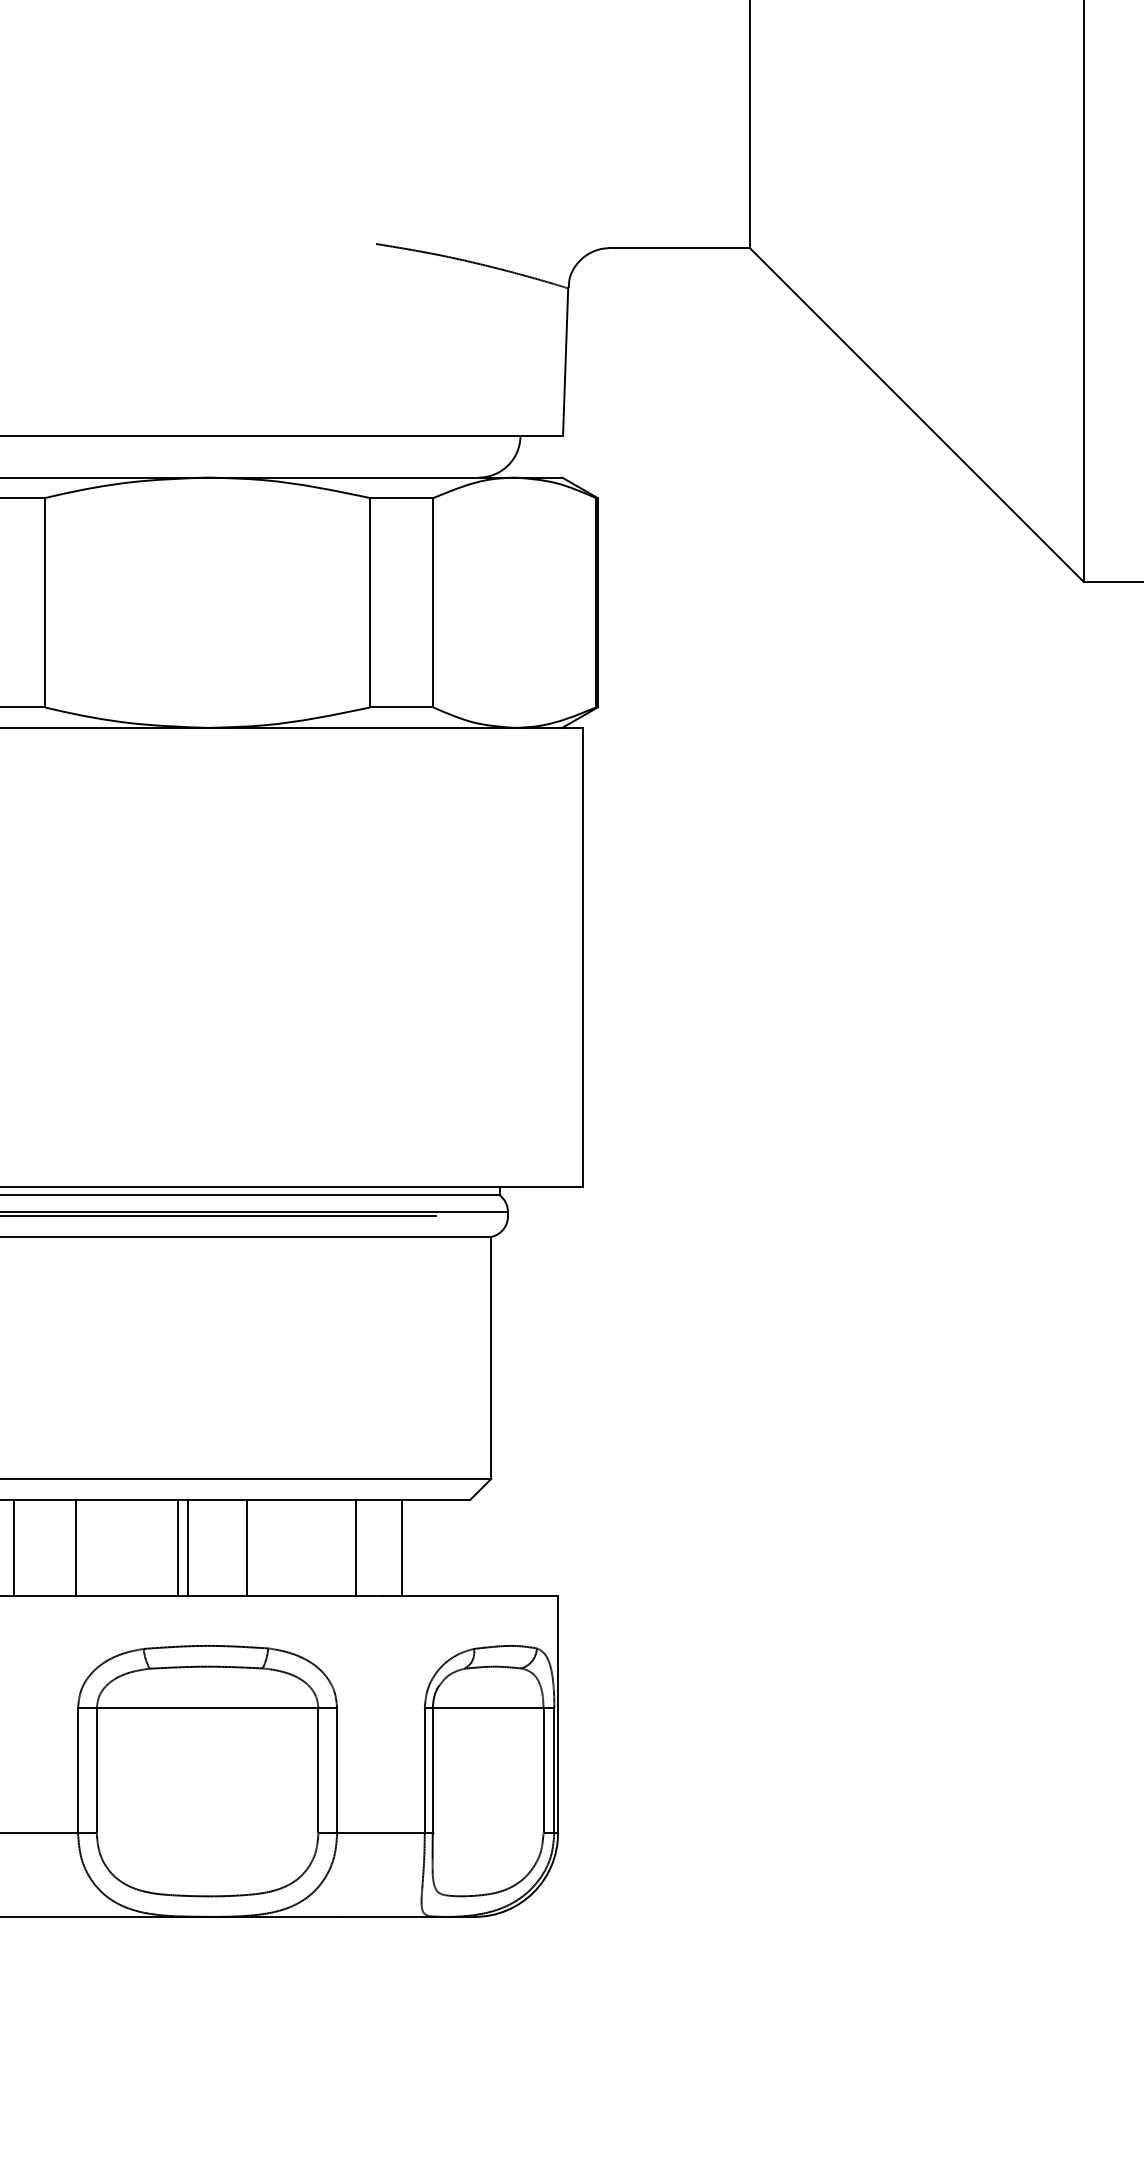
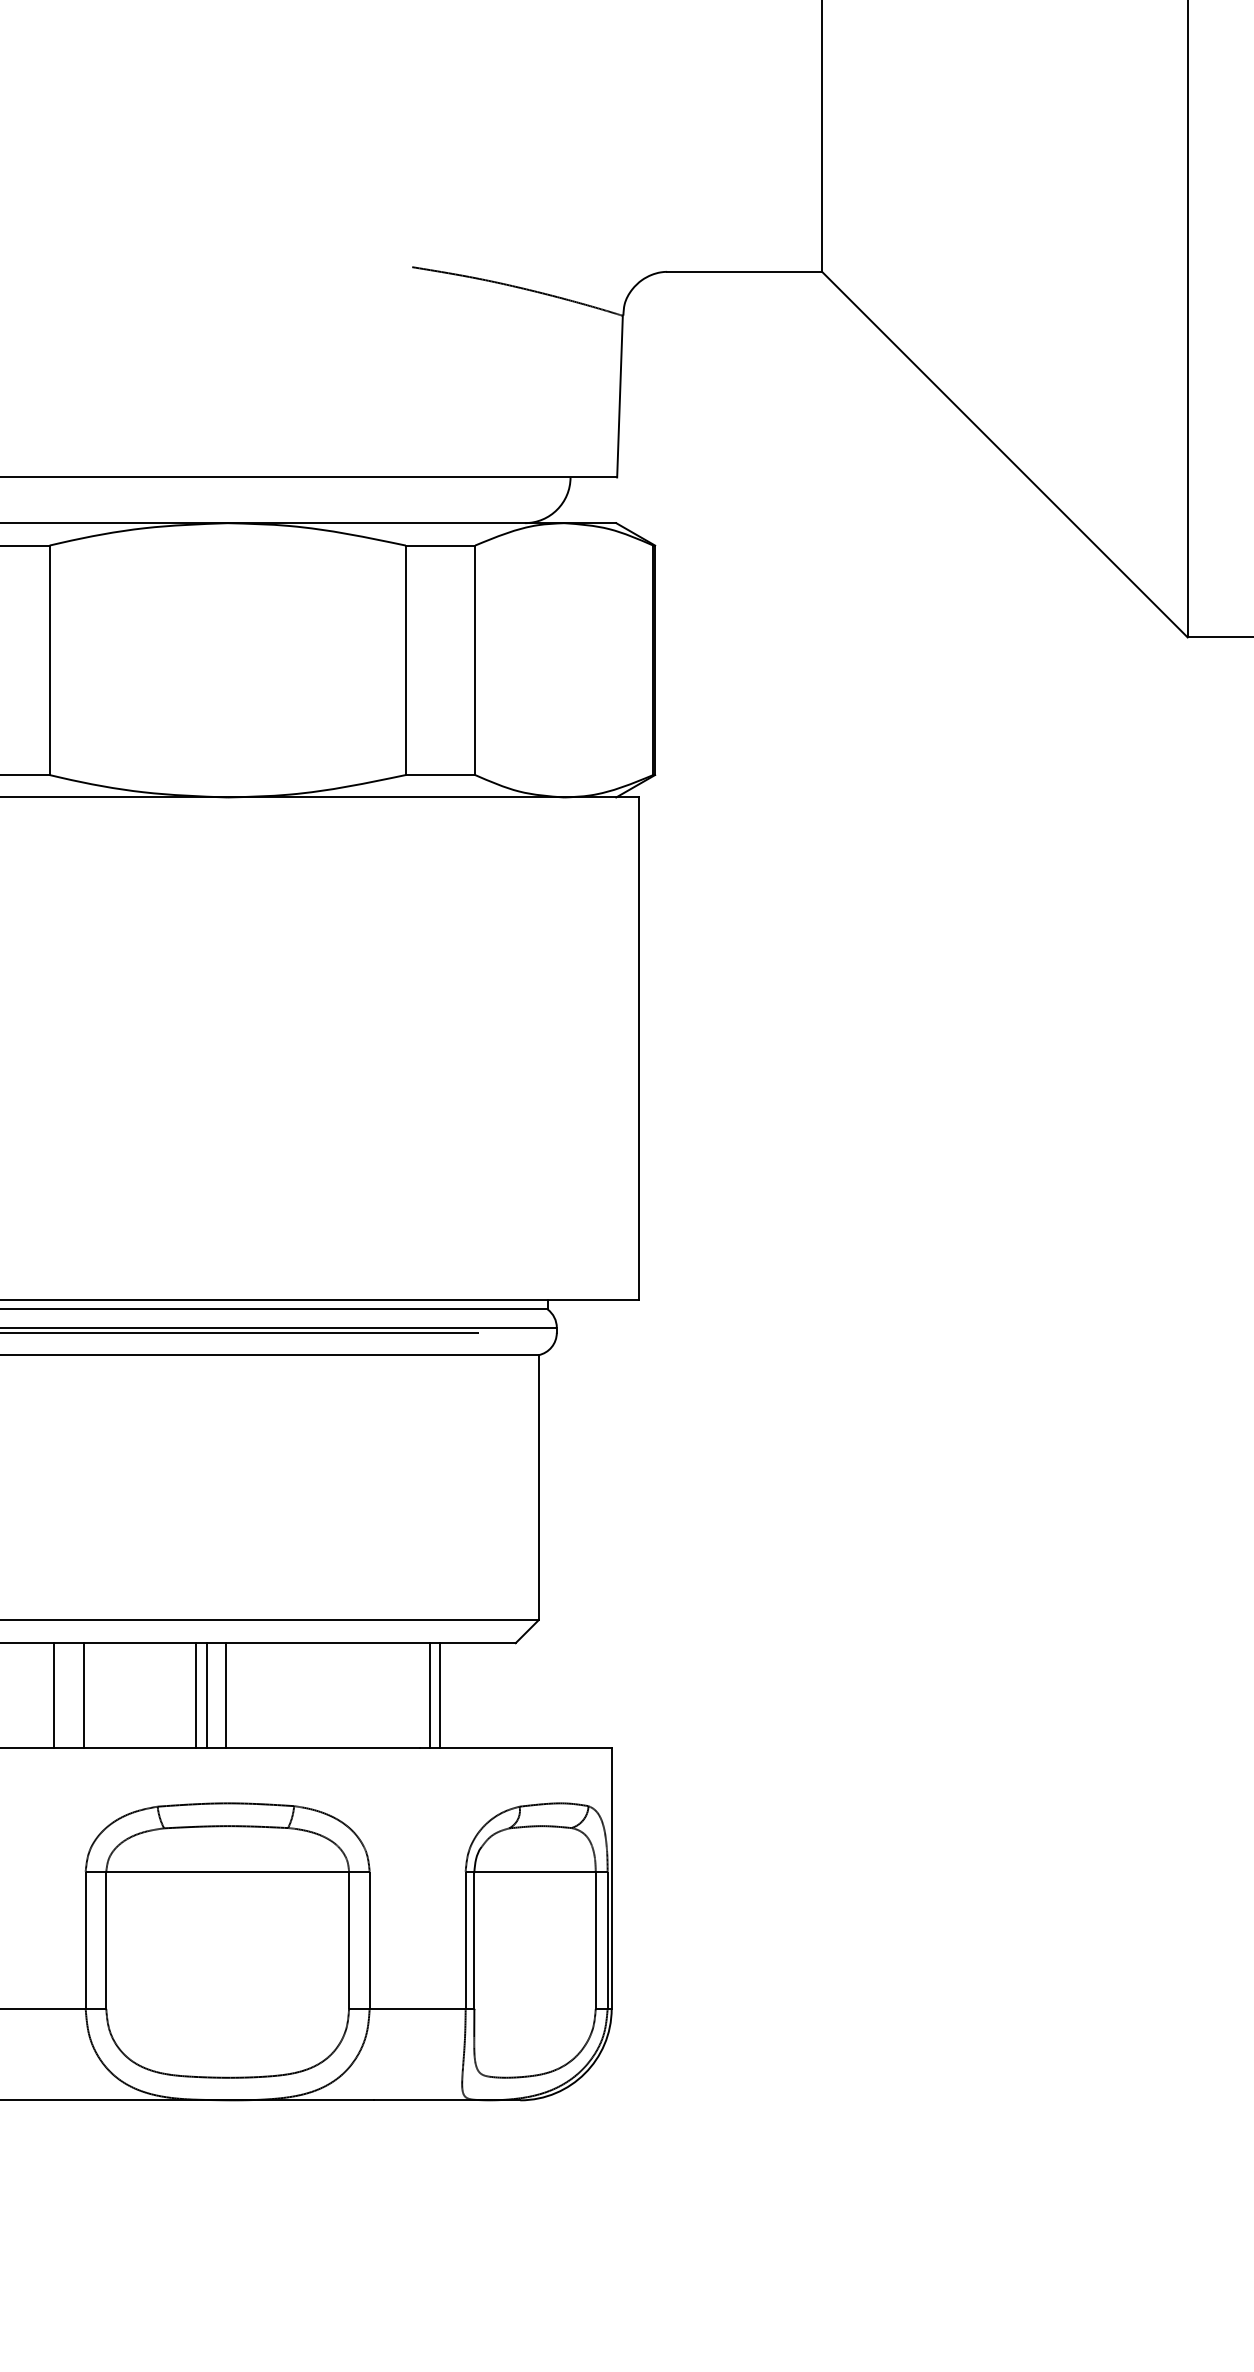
line: (13, 1547) -> (54, 1695), moved
line: (247, 1547) -> (226, 1695), moved
line: (355, 1547) -> (429, 1695), moved

